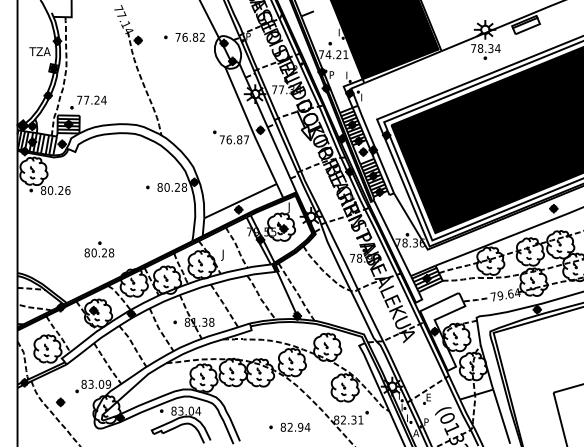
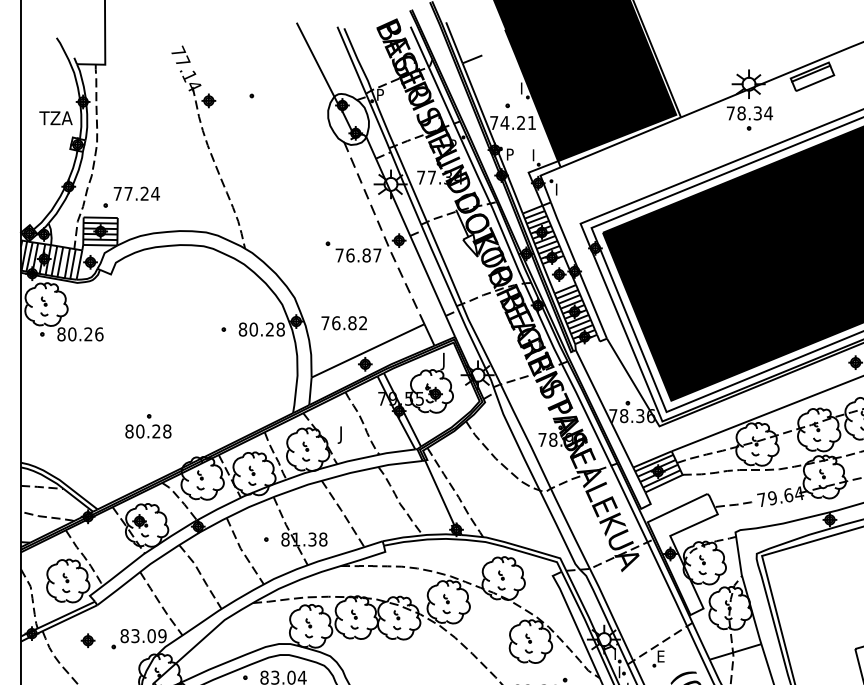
text: (189, 36) -> (343, 321), moved
line: (248, 122) -> (380, 228), solid -> dashed
part: (60, 401) -> (87, 639), moved

